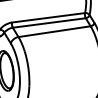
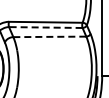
line: (48, 22) -> (45, 27), solid -> dashed
line: (54, 31) -> (49, 36), solid -> dashed

